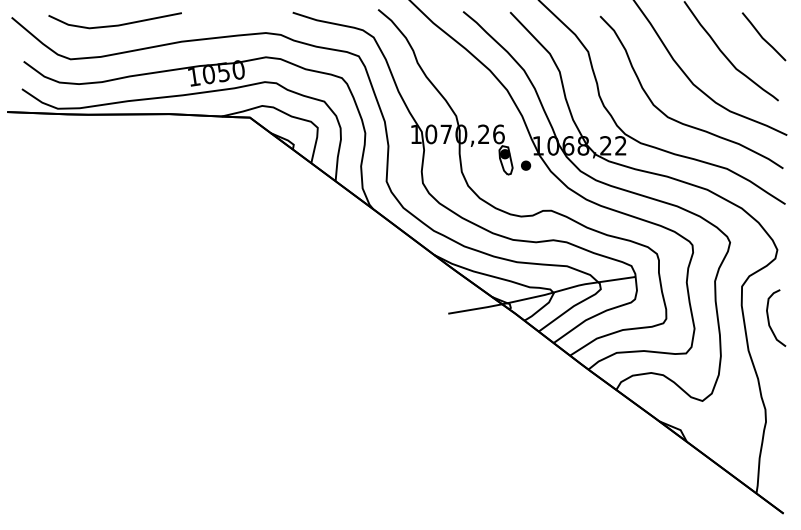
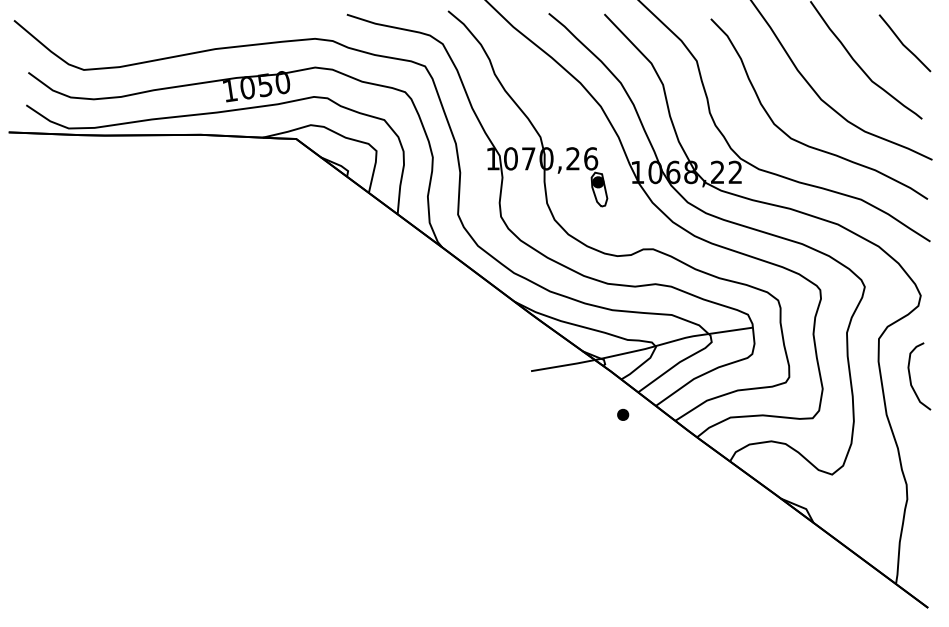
line: (115, 25) -> (136, 29), removed
part: (526, 165) -> (623, 414), moved

